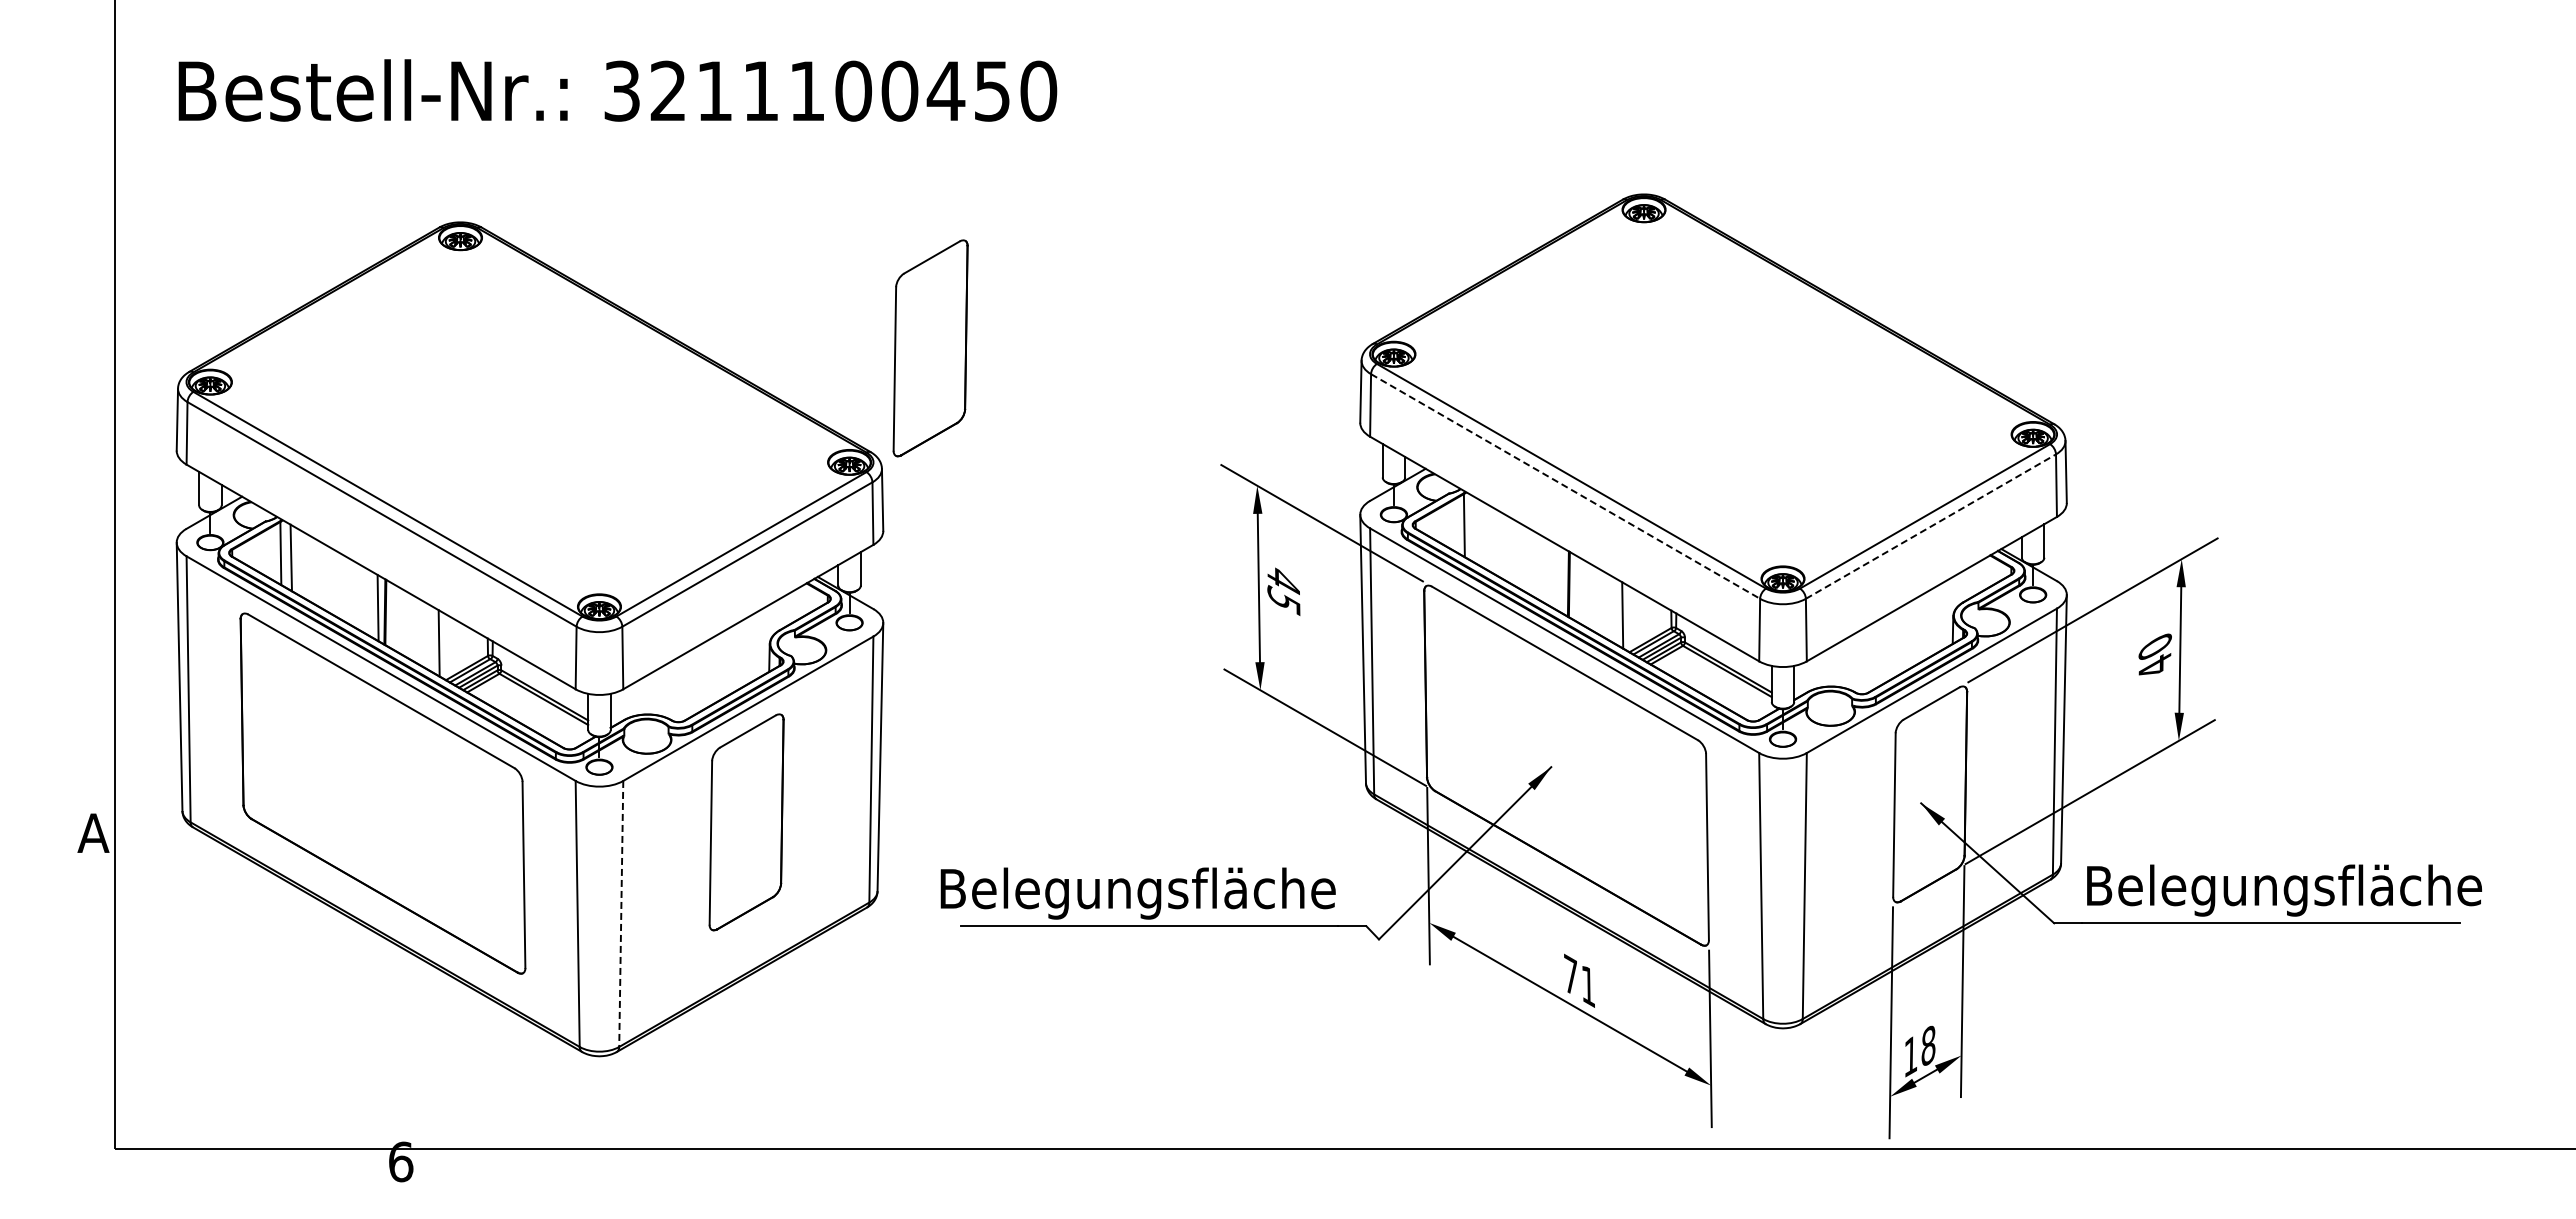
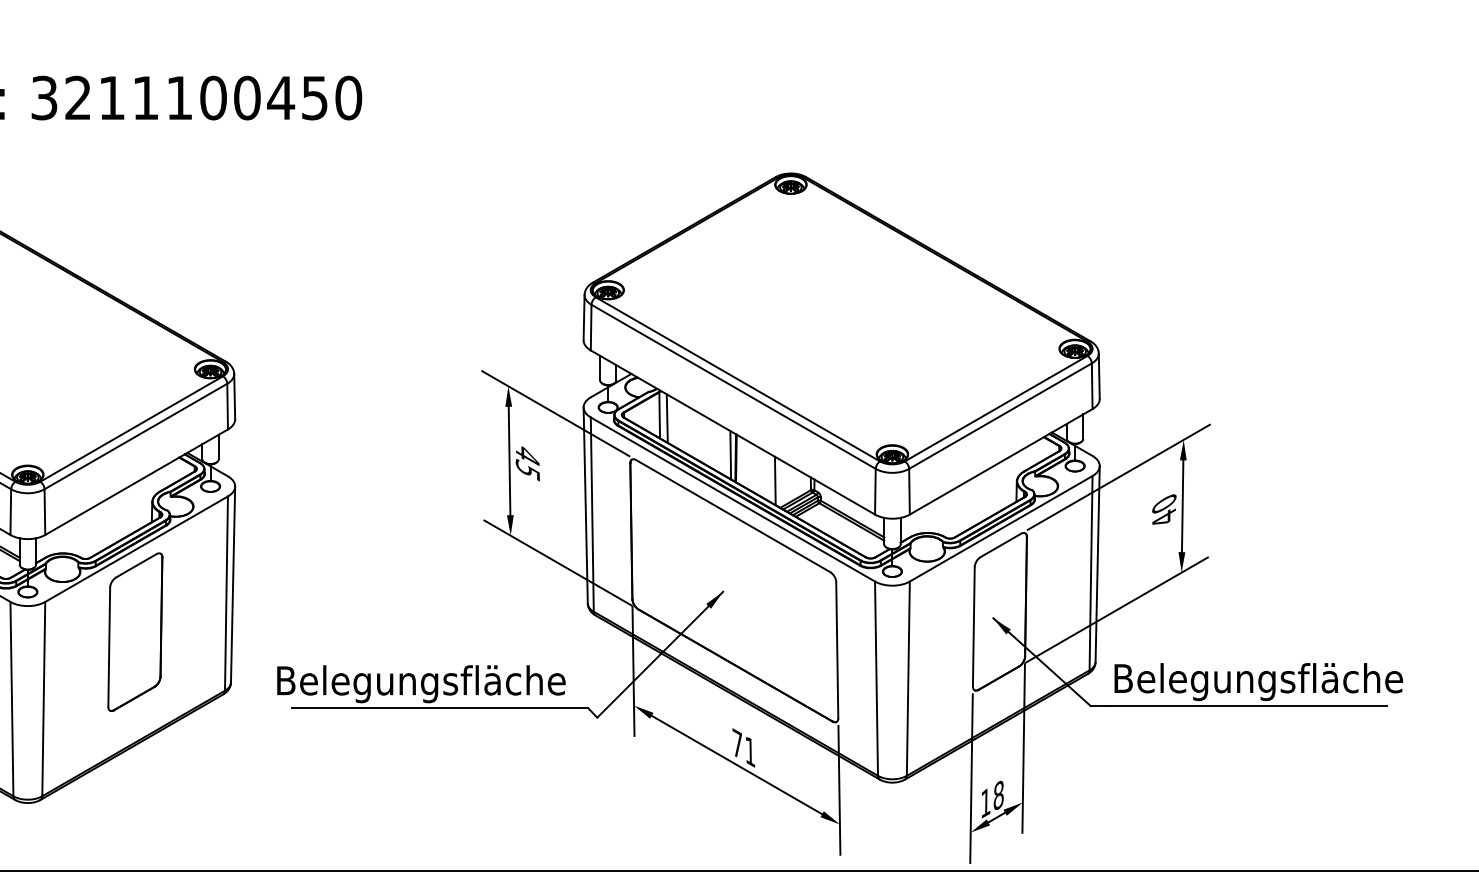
part: (930, 348) -> (269, 286), removed
line: (1565, 486) -> (733, 386), dashed -> solid
line: (1931, 526) -> (1000, 416), dashed -> solid
line: (1474, 529) -> (667, 418), added
line: (1561, 580) -> (730, 455), added
line: (621, 914) -> (43, 699), dashed -> solid

